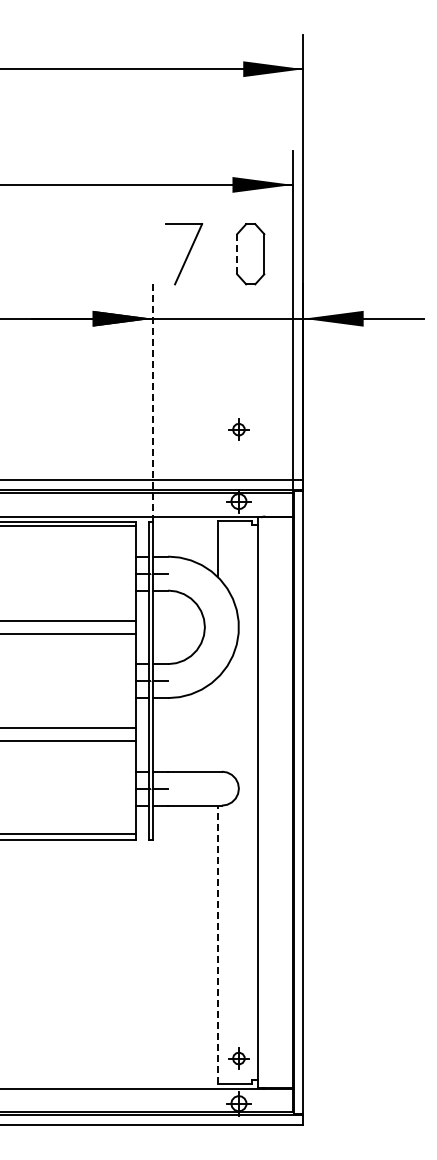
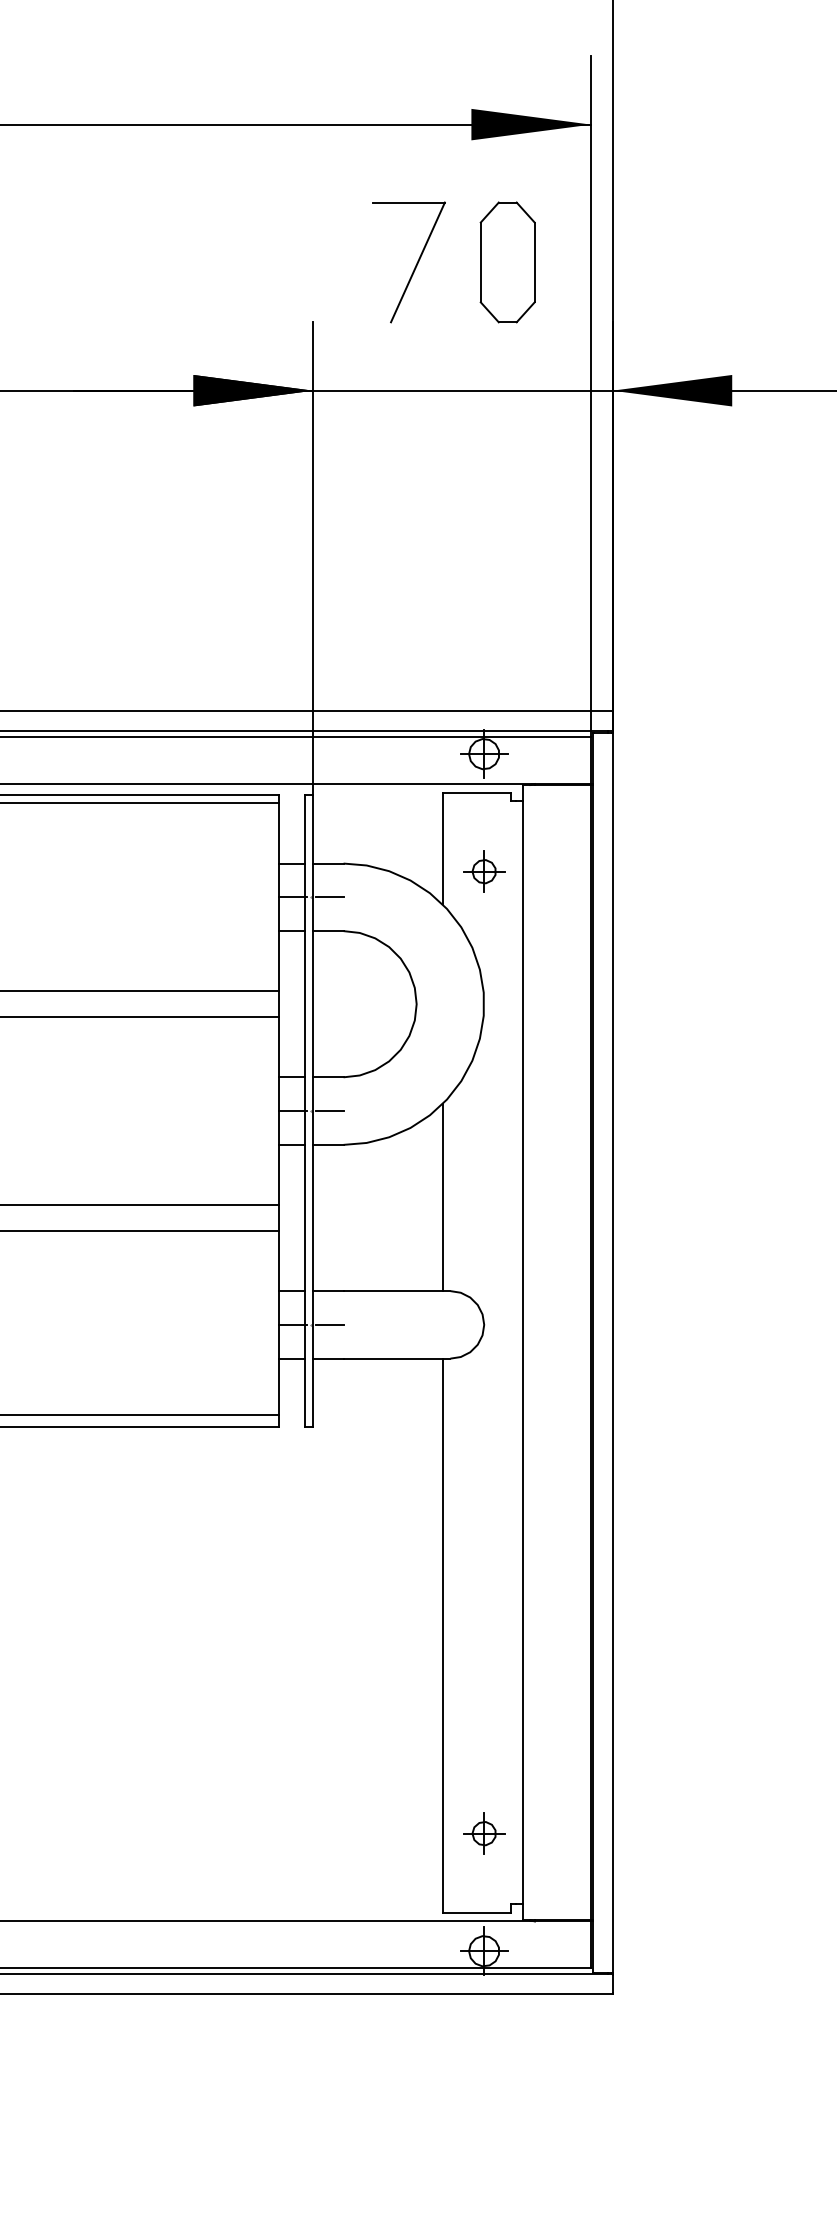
line: (237, 253) -> (481, 260), dashed -> solid
part: (184, 254) -> (409, 262), moved
line: (152, 403) -> (312, 559), dashed -> solid
part: (238, 429) -> (483, 871), moved
line: (217, 724) -> (441, 1197), added
line: (217, 944) -> (441, 1634), dashed -> solid
part: (238, 1058) -> (483, 1833), moved

